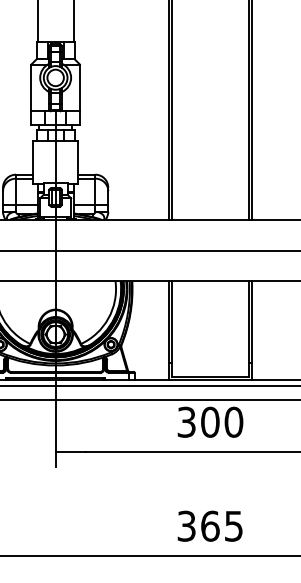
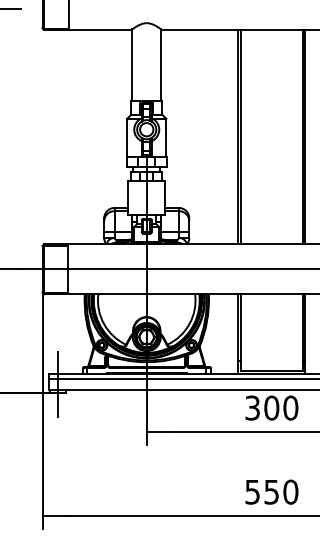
text: (211, 525) -> (272, 491), 365 -> 550

